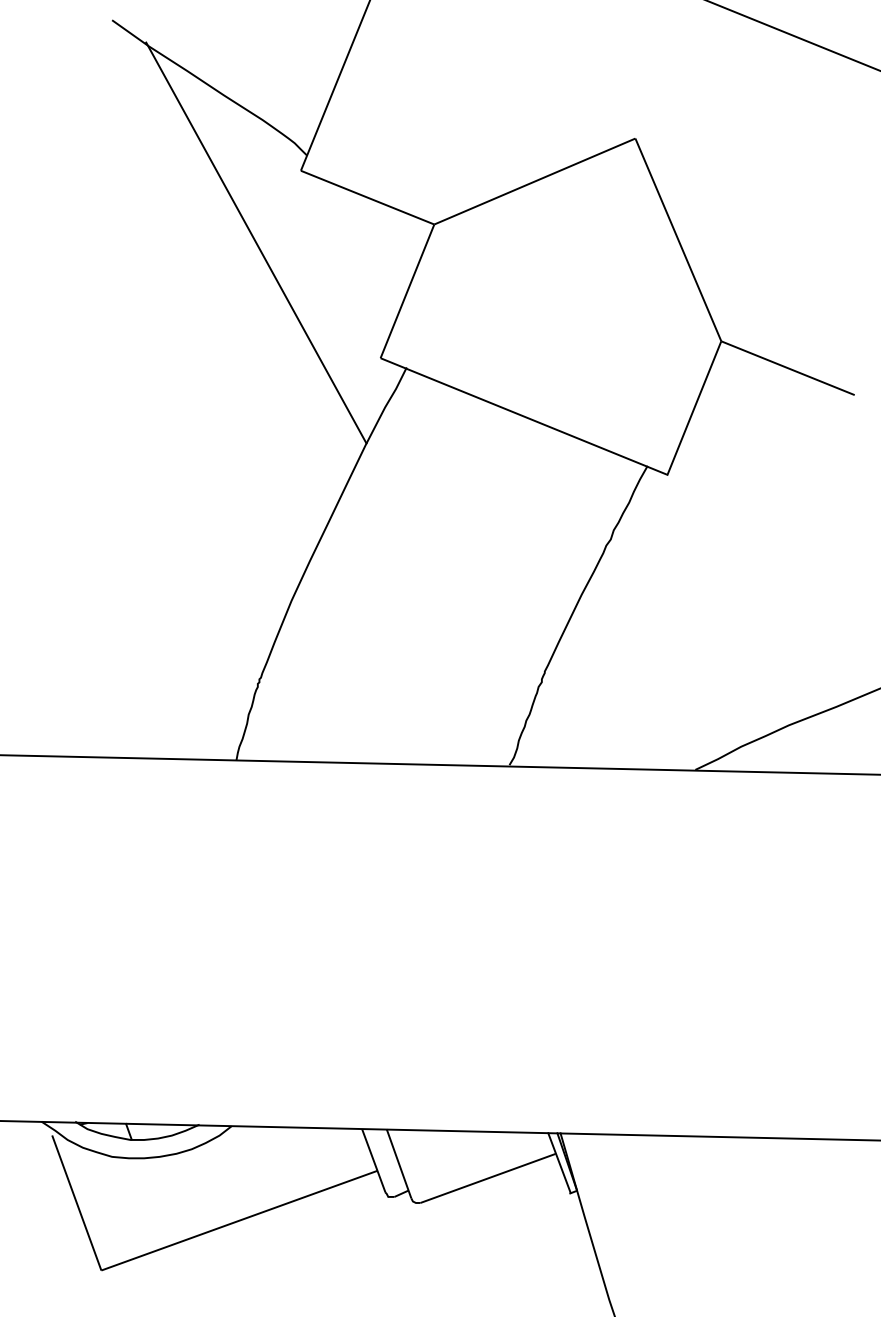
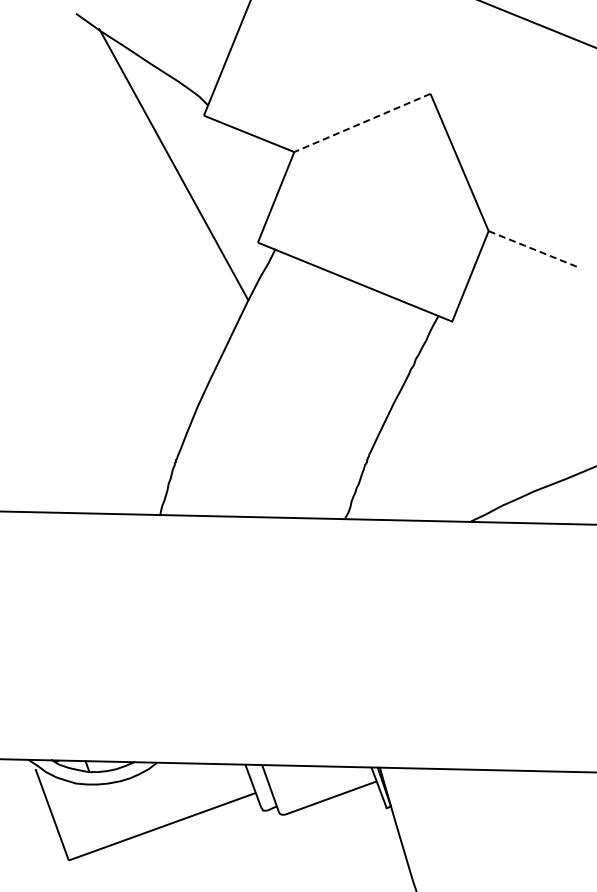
line: (533, 182) -> (361, 123), solid -> dashed
line: (787, 368) -> (533, 249), solid -> dashed

